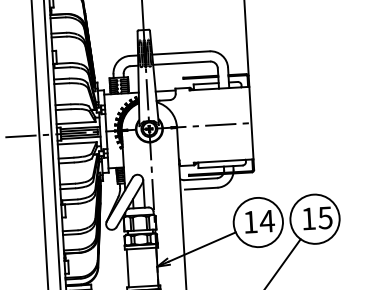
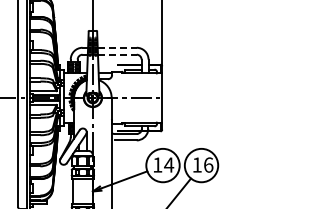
line: (181, 52) -> (117, 47), solid -> dashed
line: (181, 62) -> (117, 54), solid -> dashed
text: (325, 217) -> (208, 164), 15 -> 16

